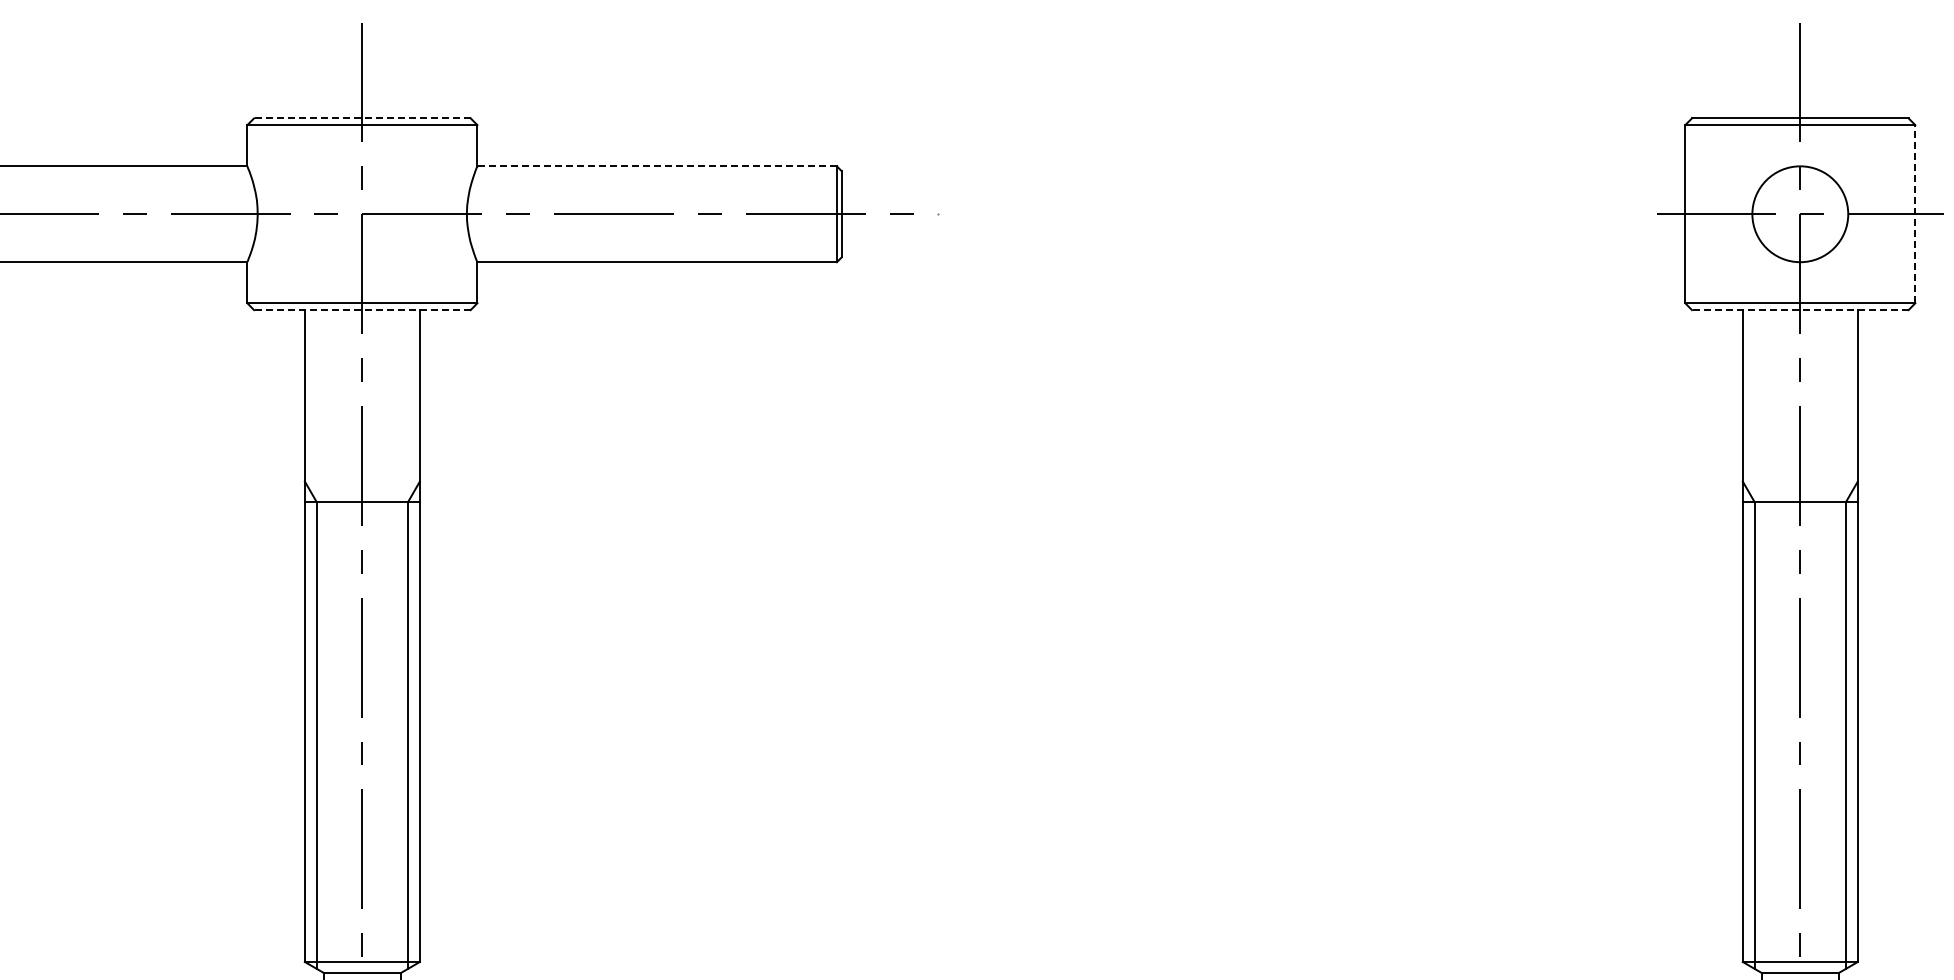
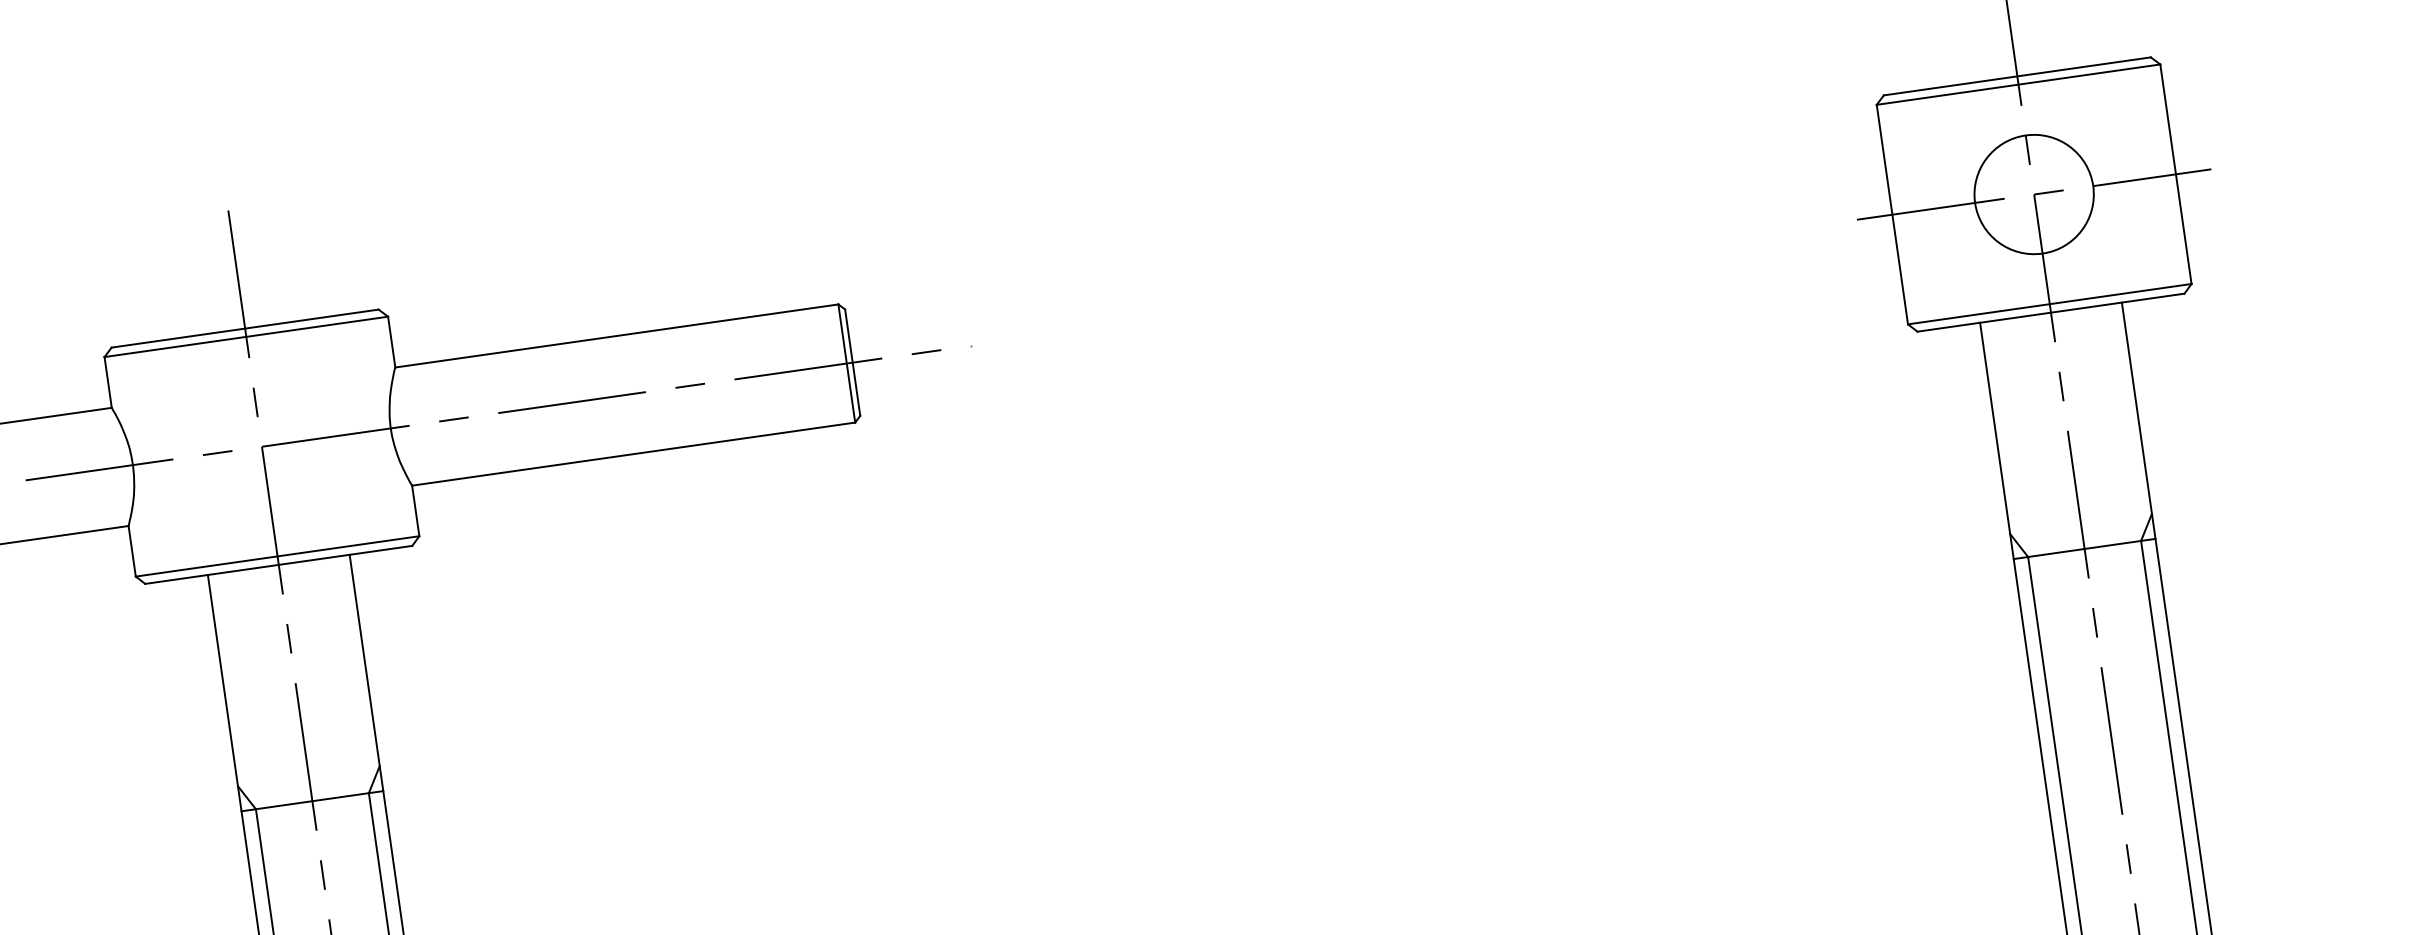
line: (361, 118) -> (244, 328), dashed -> solid
line: (657, 166) -> (617, 336), dashed -> solid
line: (1915, 213) -> (2176, 173), dashed -> solid
line: (361, 310) -> (277, 565), dashed -> solid
line: (1799, 310) -> (2050, 313), dashed -> solid

